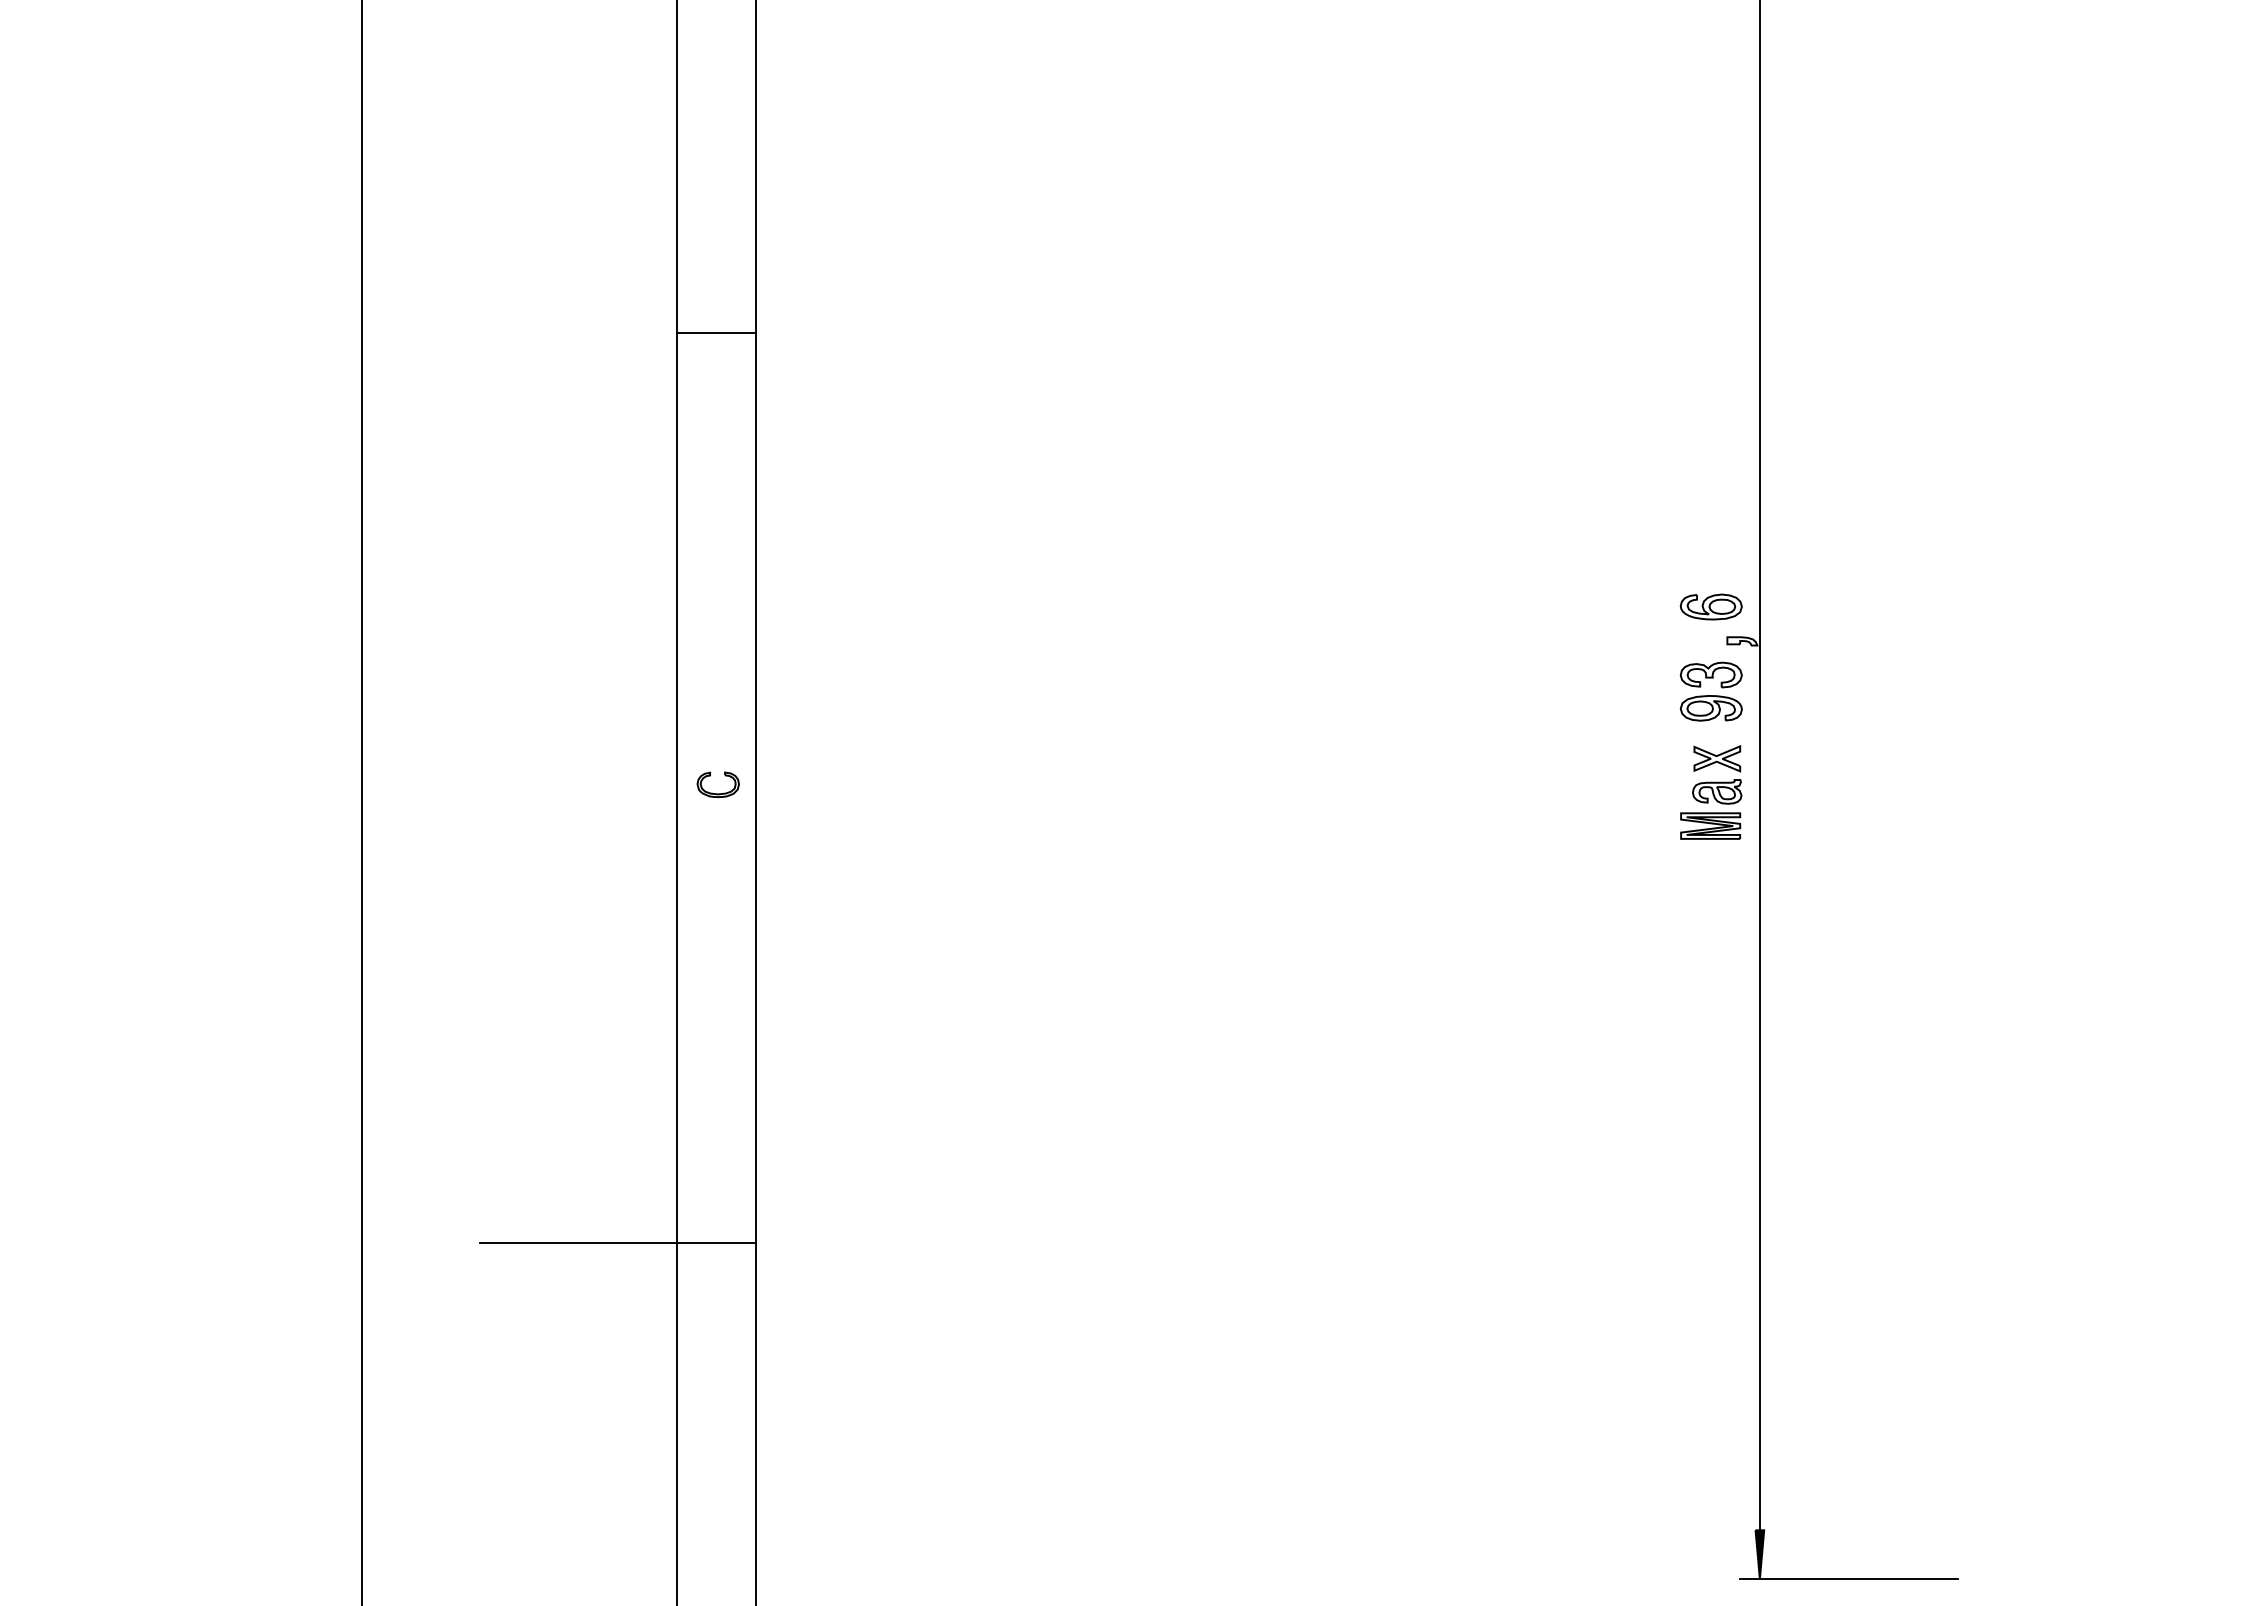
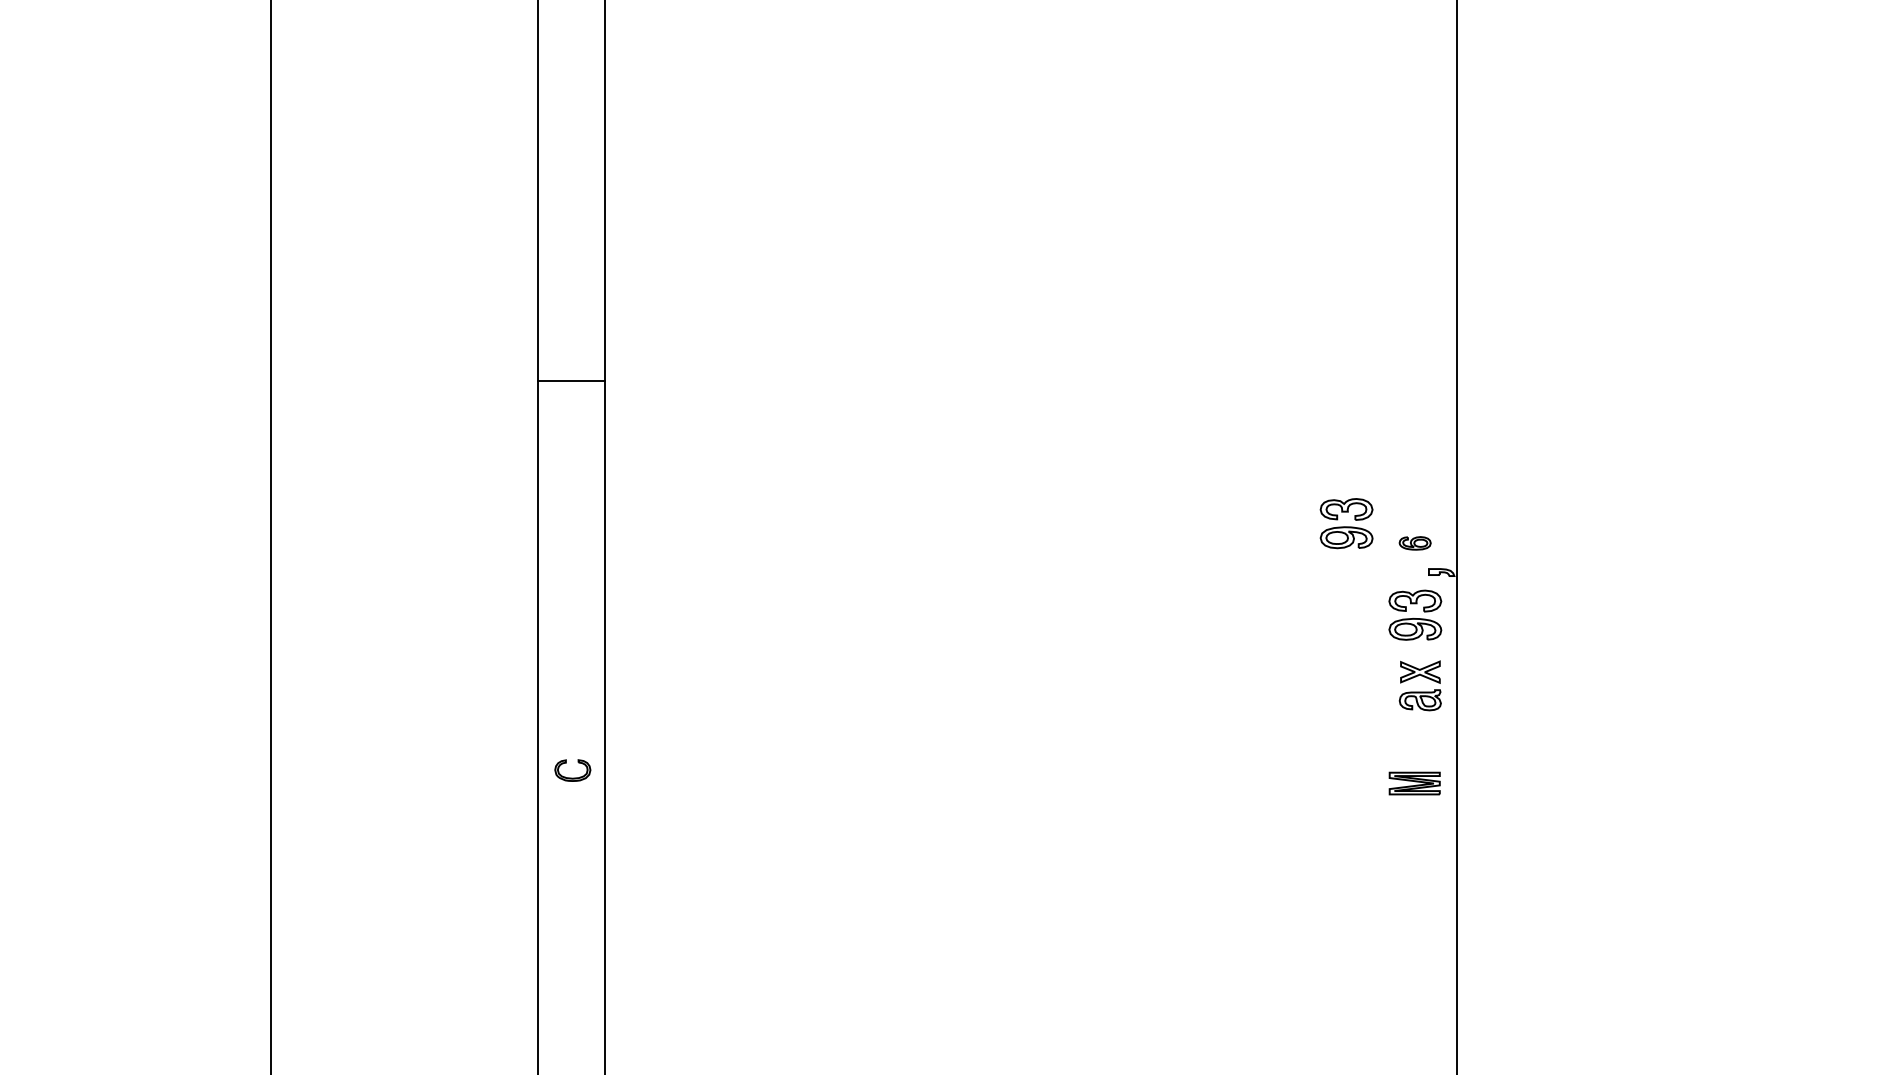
line: (716, 333) -> (571, 380), moved
part: (1629, 583) -> (1345, 523), added
part: (1710, 606) -> (1414, 542), size x0.6
part: (717, 793) -> (572, 777), moved
part: (1710, 825) -> (1414, 783), moved

